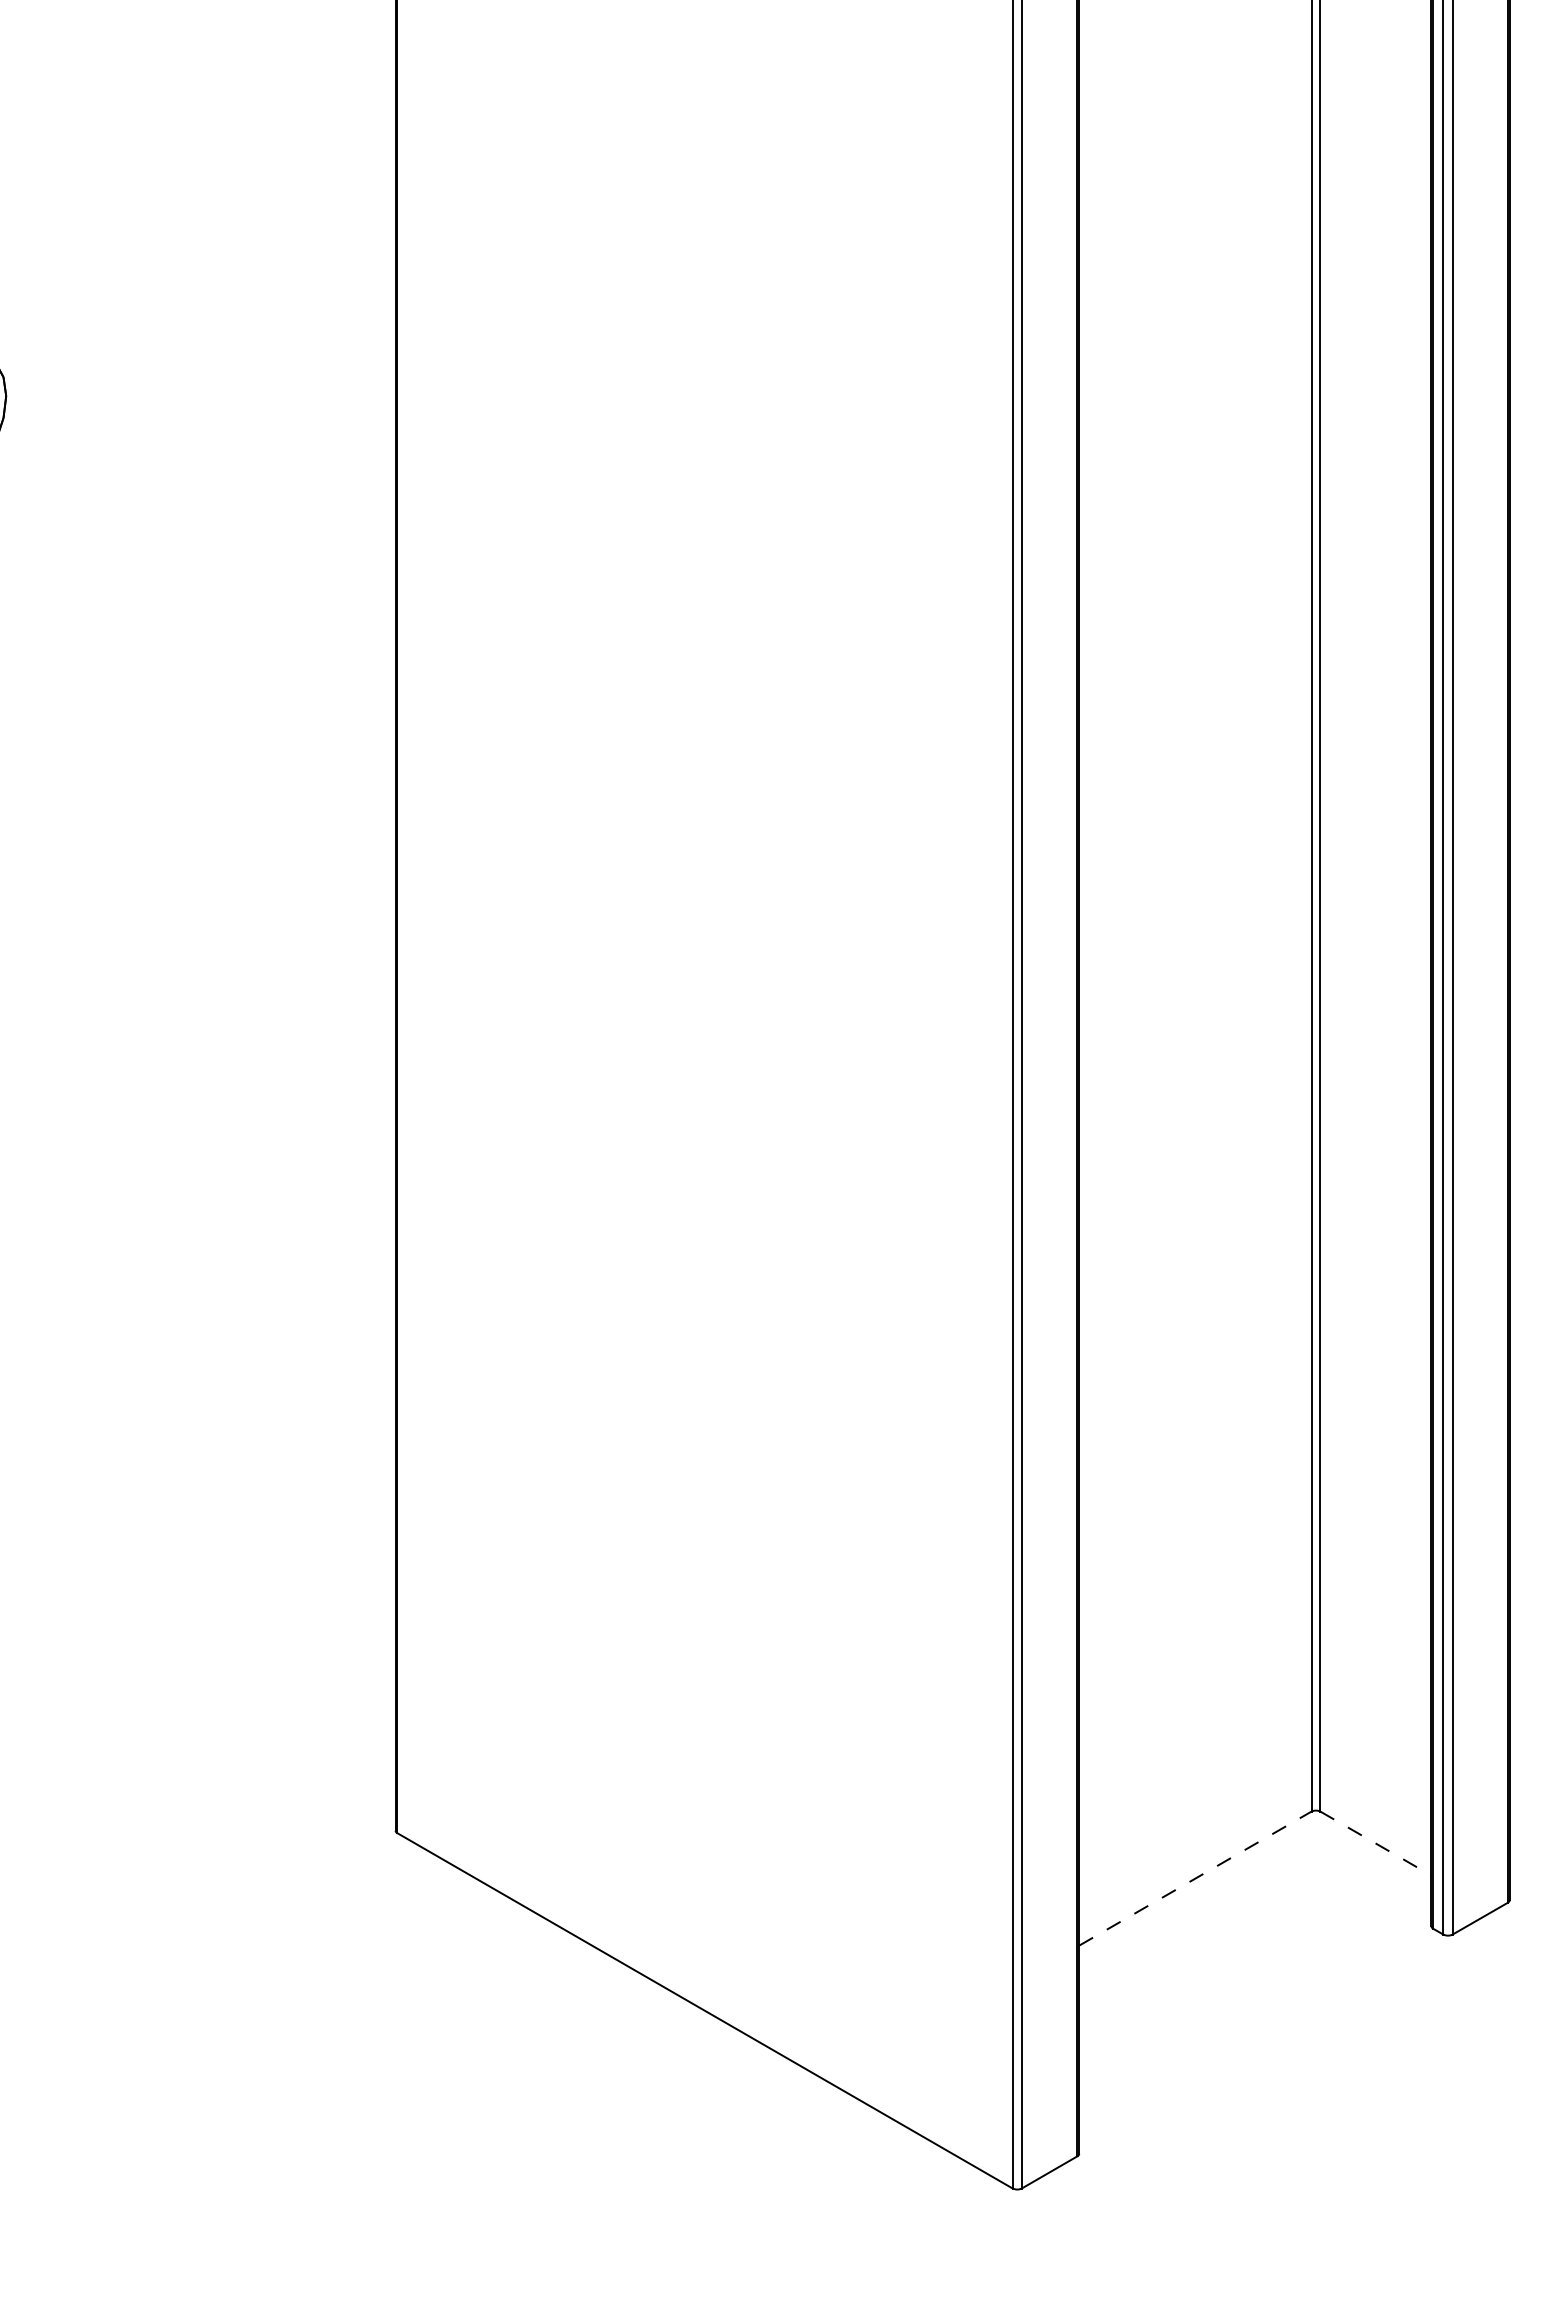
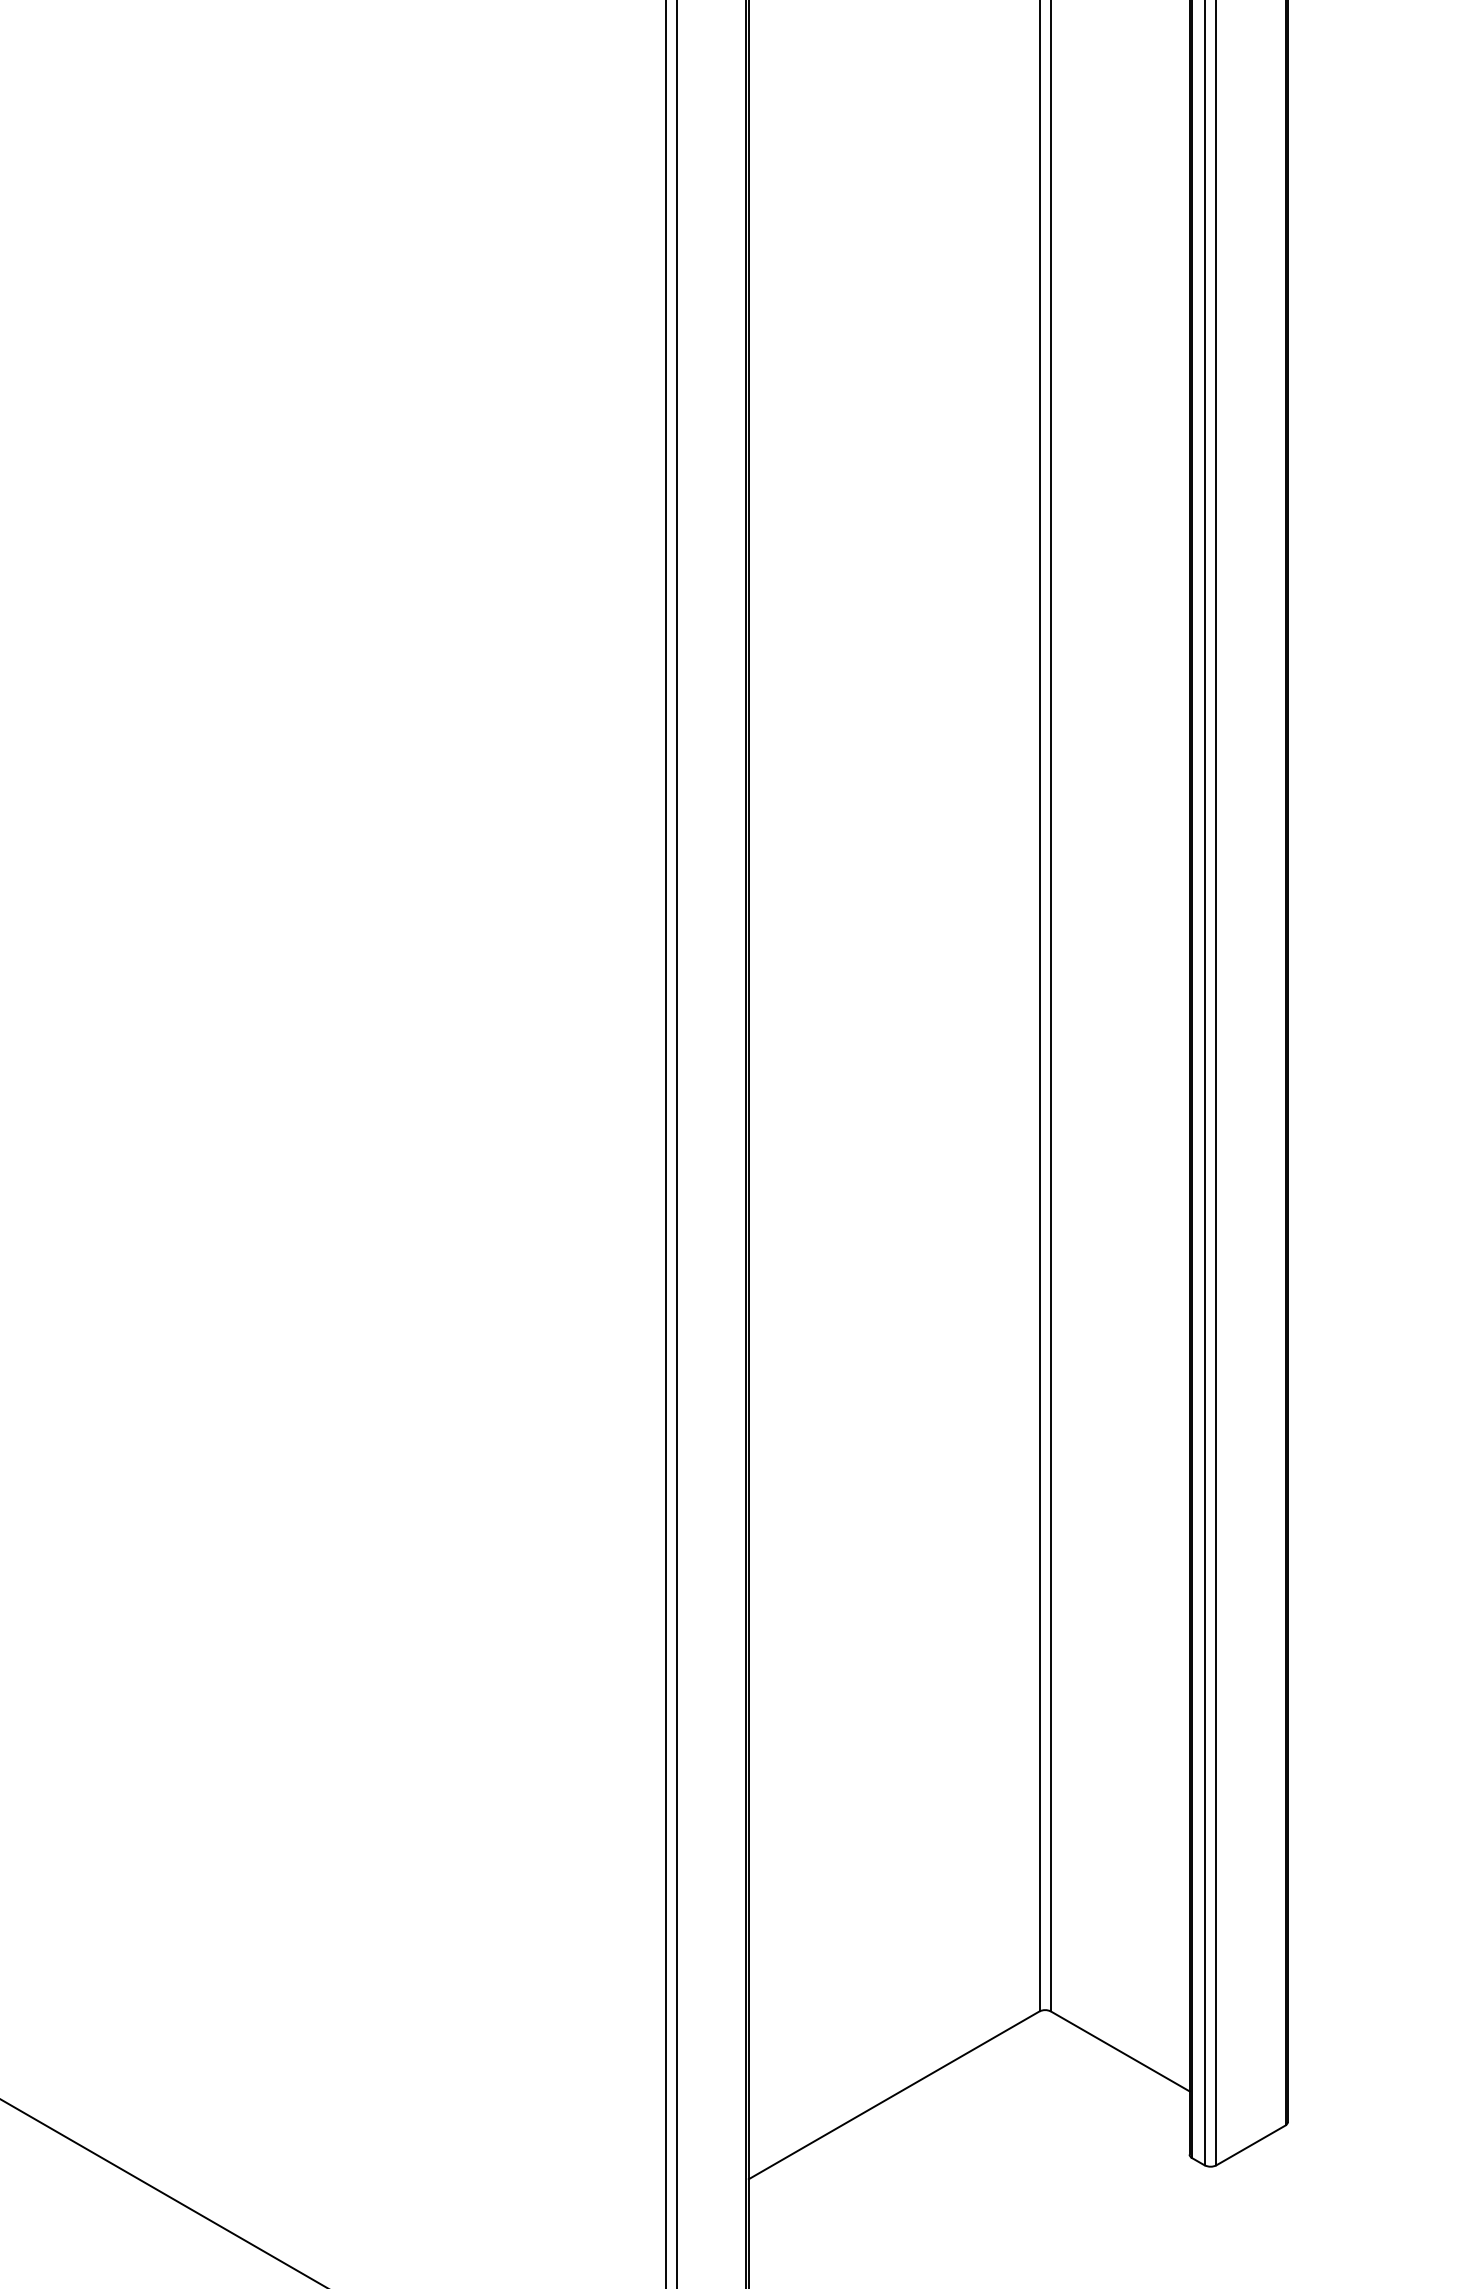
line: (1375, 1843) -> (1119, 2051), dashed -> solid
line: (1195, 1878) -> (894, 2095), dashed -> solid

